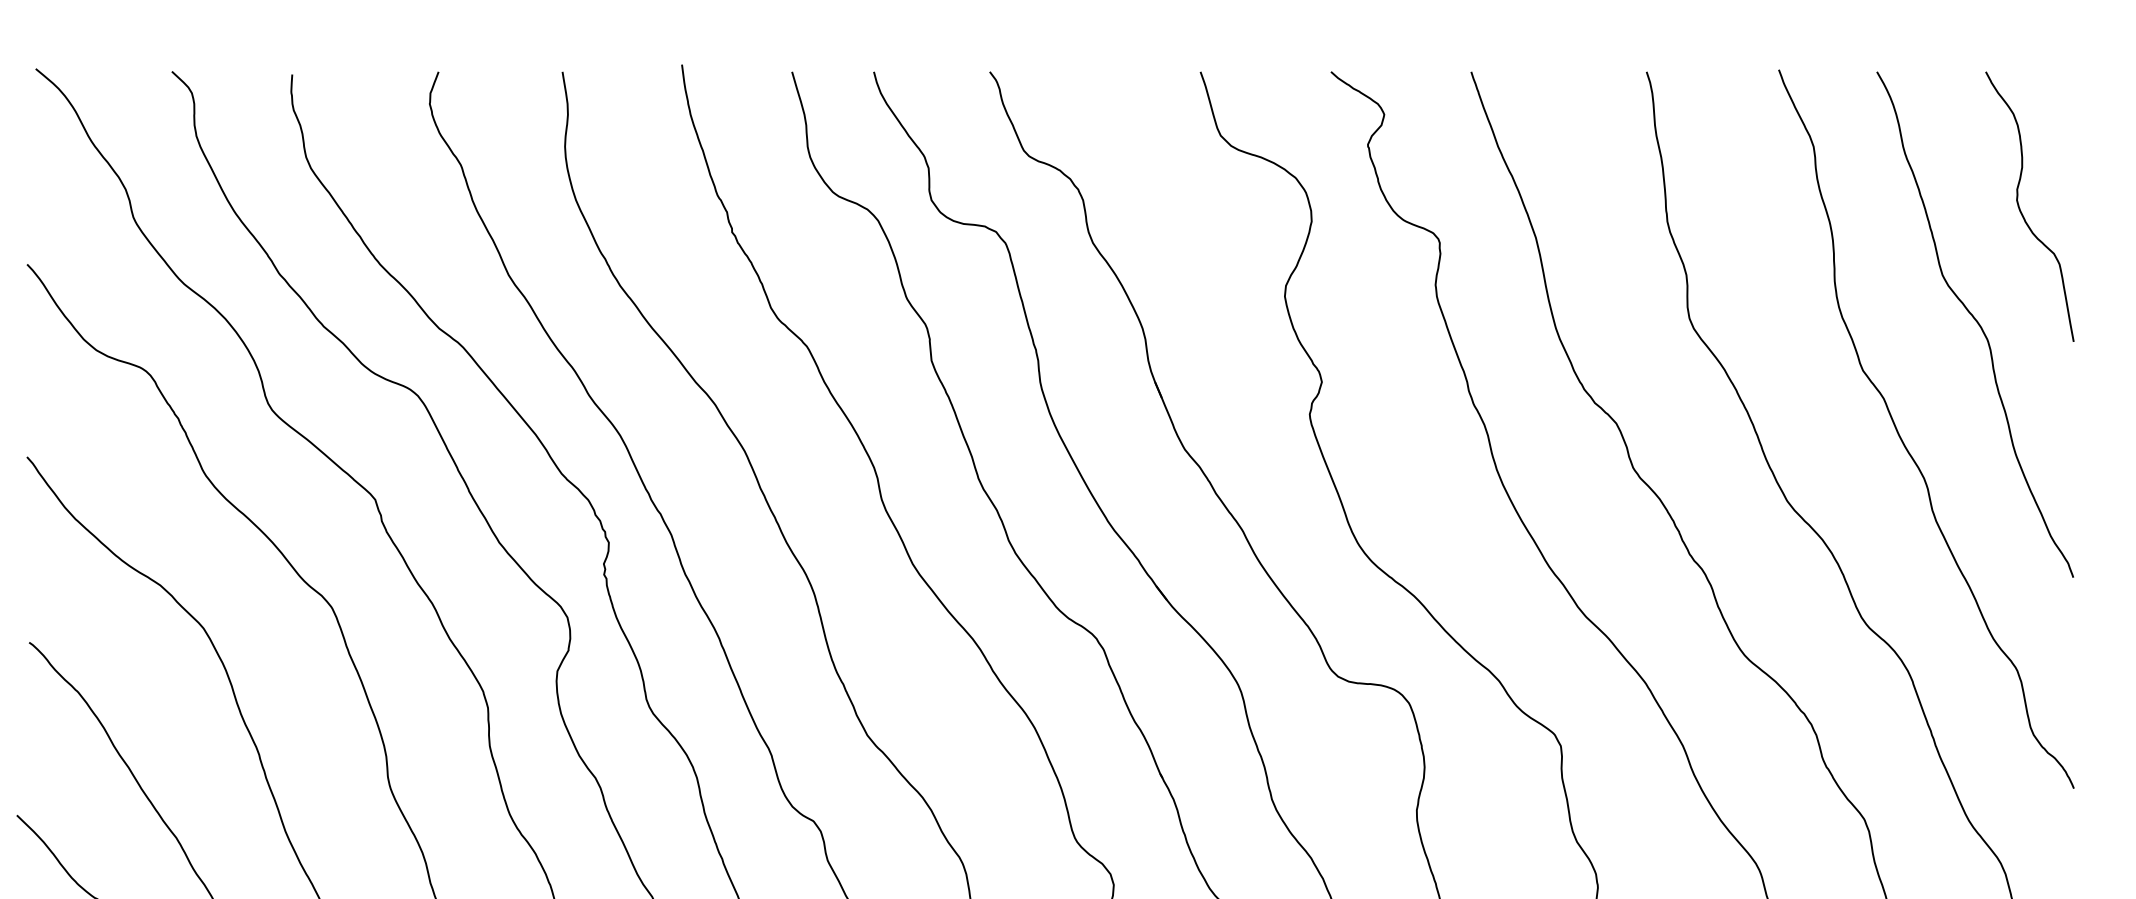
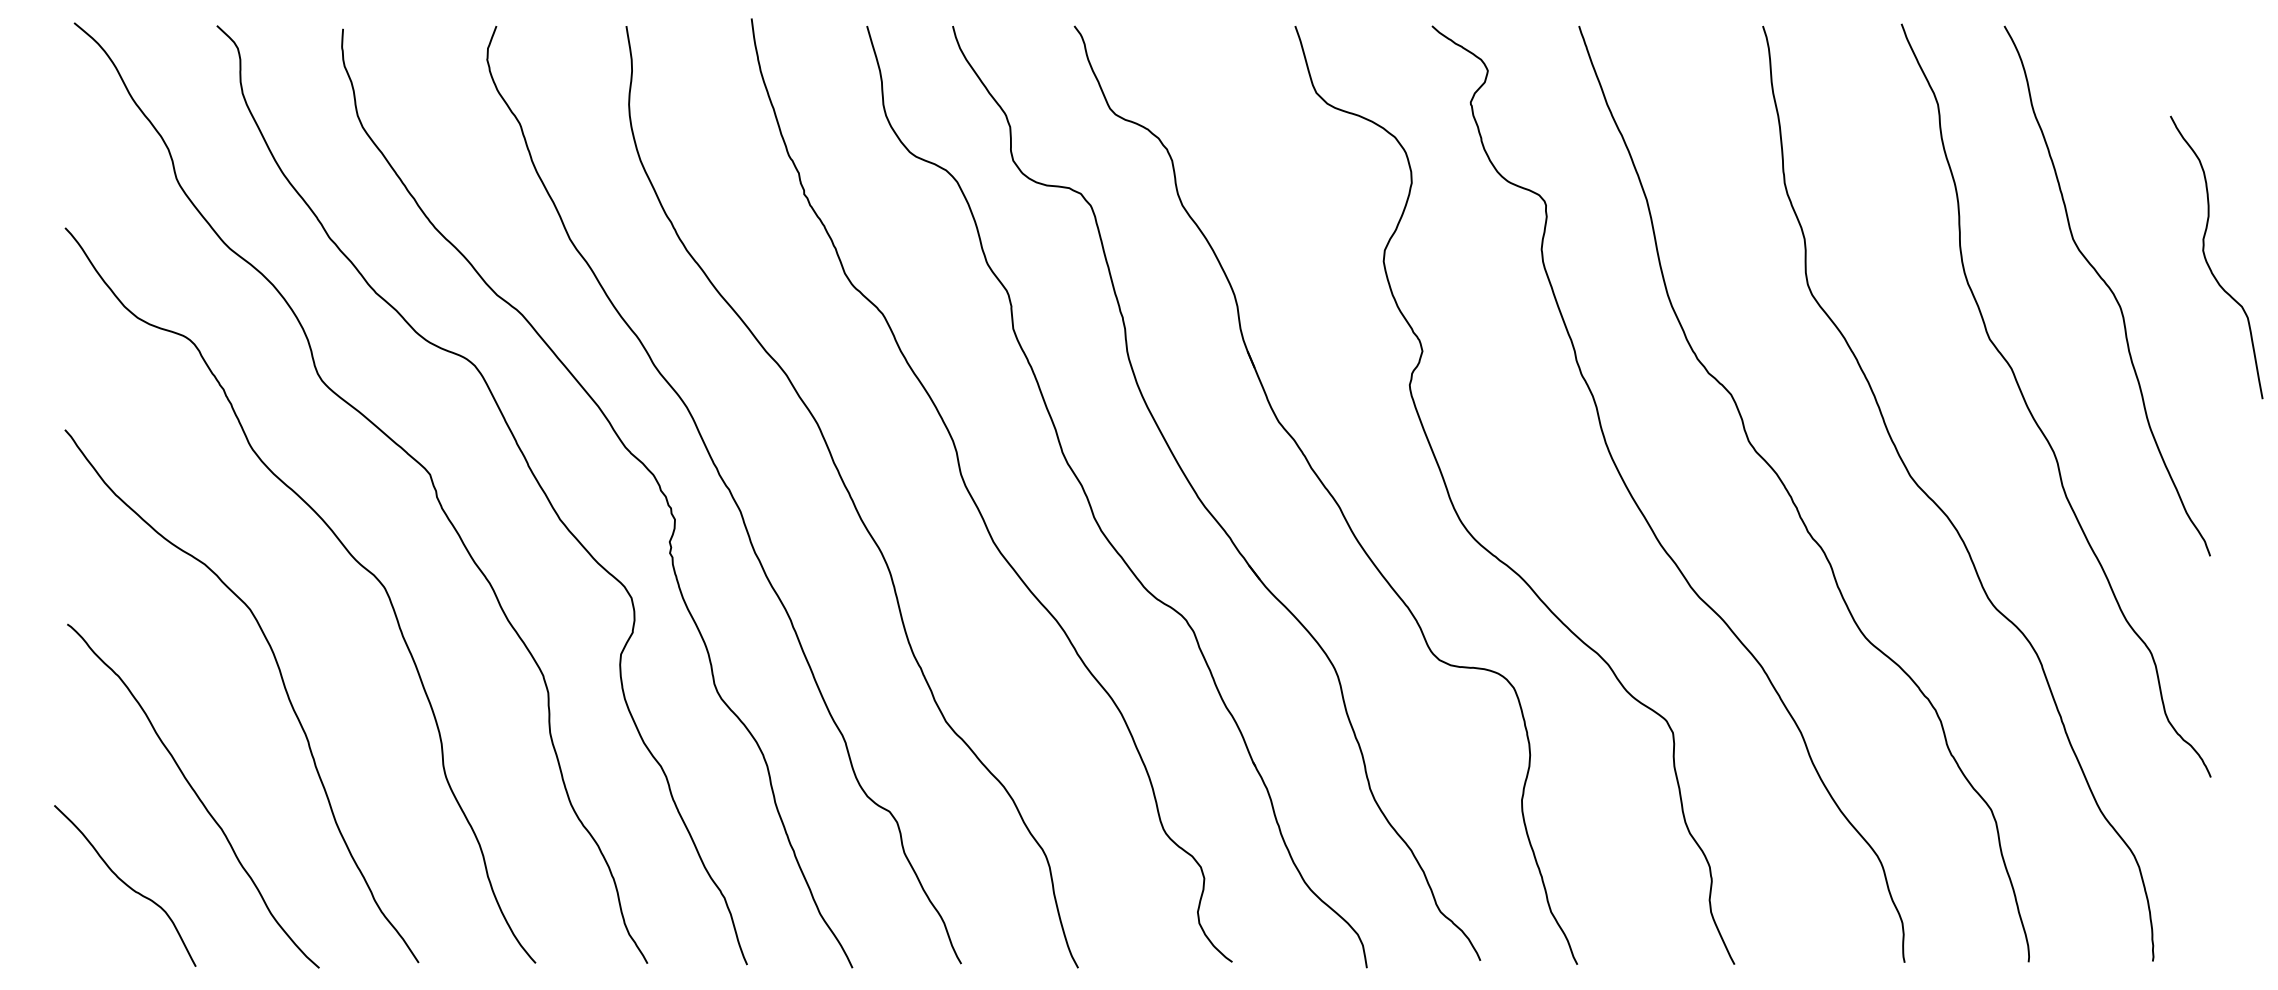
curve: (2021, 210) -> (2207, 261), moved

